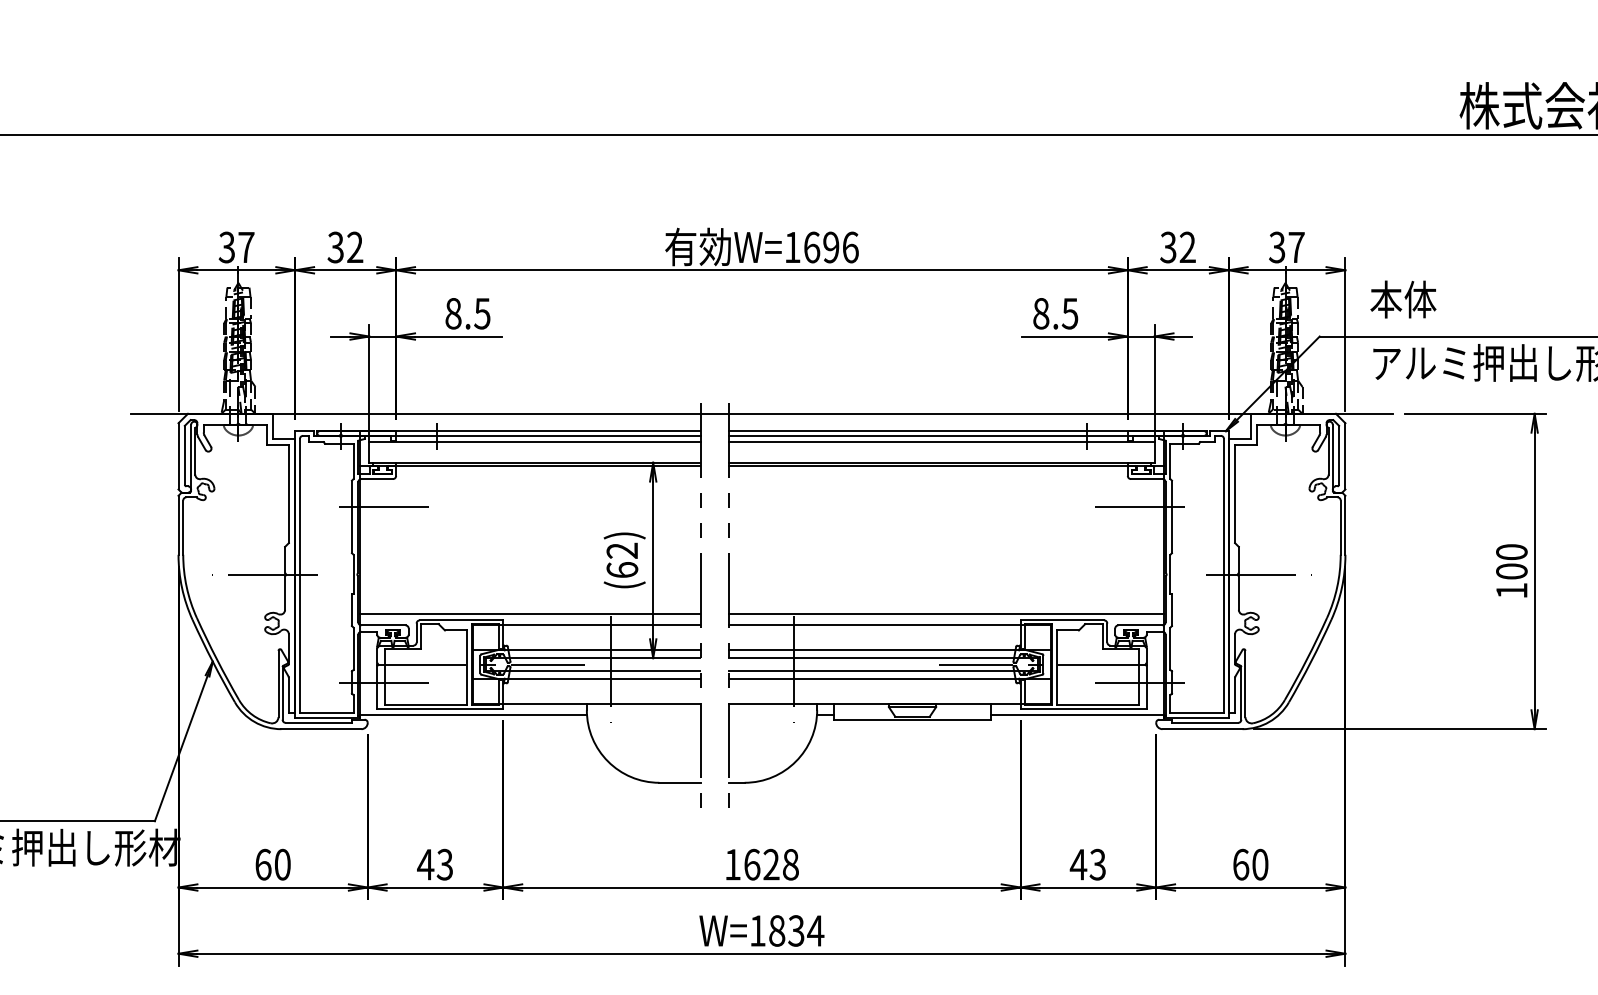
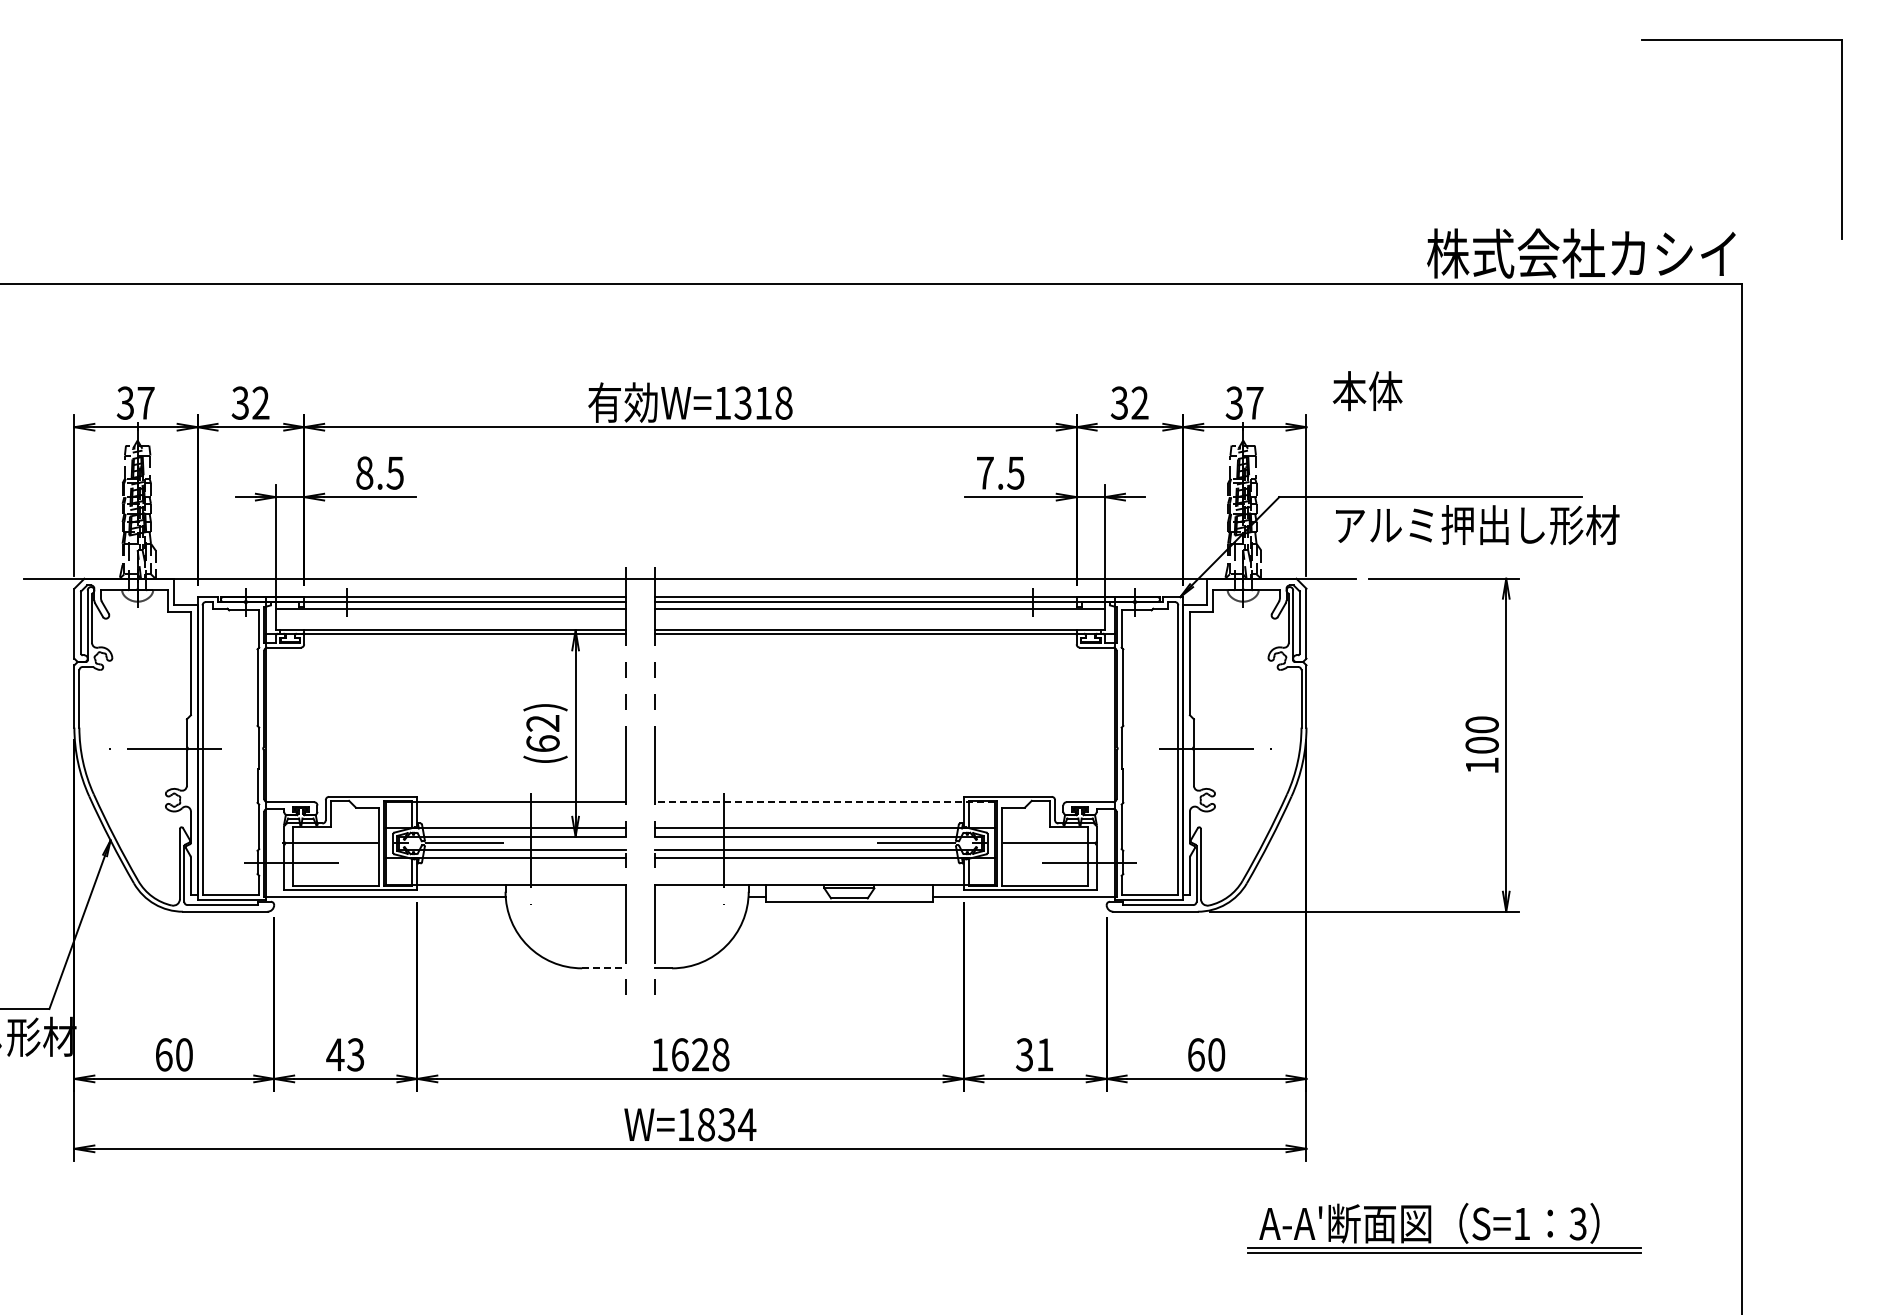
text: (831, 246) -> (763, 402), W=1696 -> W=1318
text: (1403, 299) -> (1367, 391), moved
text: (1041, 313) -> (985, 472), 8.5 -> 7.5
line: (386, 506) -> (294, 676), removed
line: (1136, 506) -> (1085, 676), removed
line: (529, 614) -> (445, 790), removed
line: (946, 614) -> (885, 790), removed
line: (889, 624) -> (825, 801), solid -> dashed
line: (679, 782) -> (603, 968), solid -> dashed
text: (1087, 864) -> (1034, 1054), 43 -> 31

